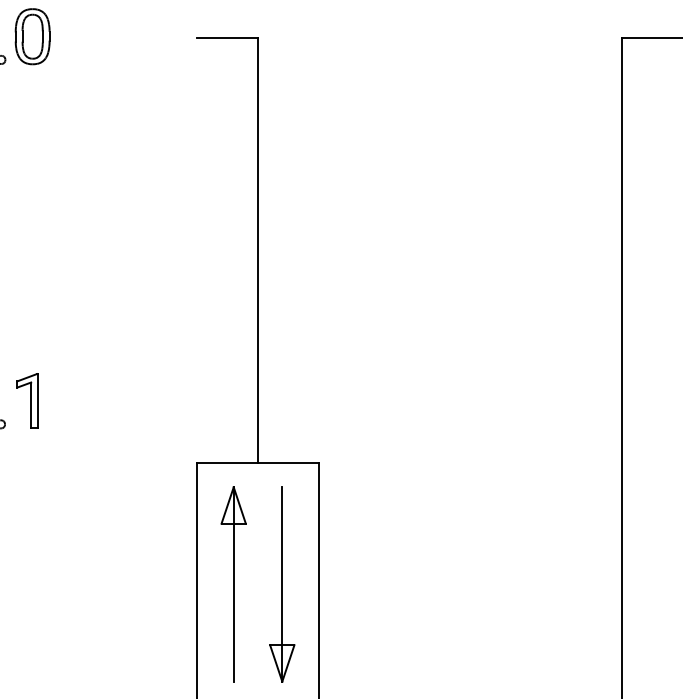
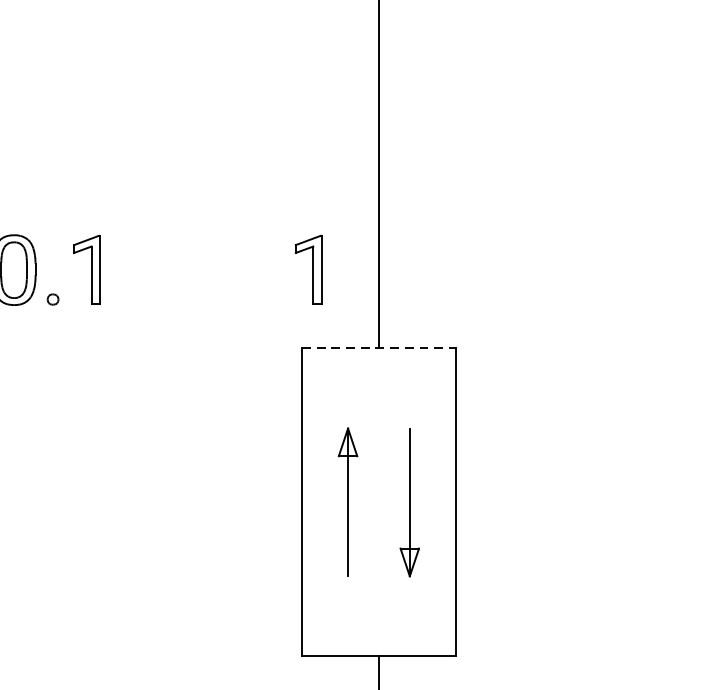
part: (202, 400) -> (308, 269), added
line: (258, 462) -> (379, 347), solid -> dashed
part: (233, 584) -> (347, 502), size x0.6
part: (282, 584) -> (409, 502), size x0.6

